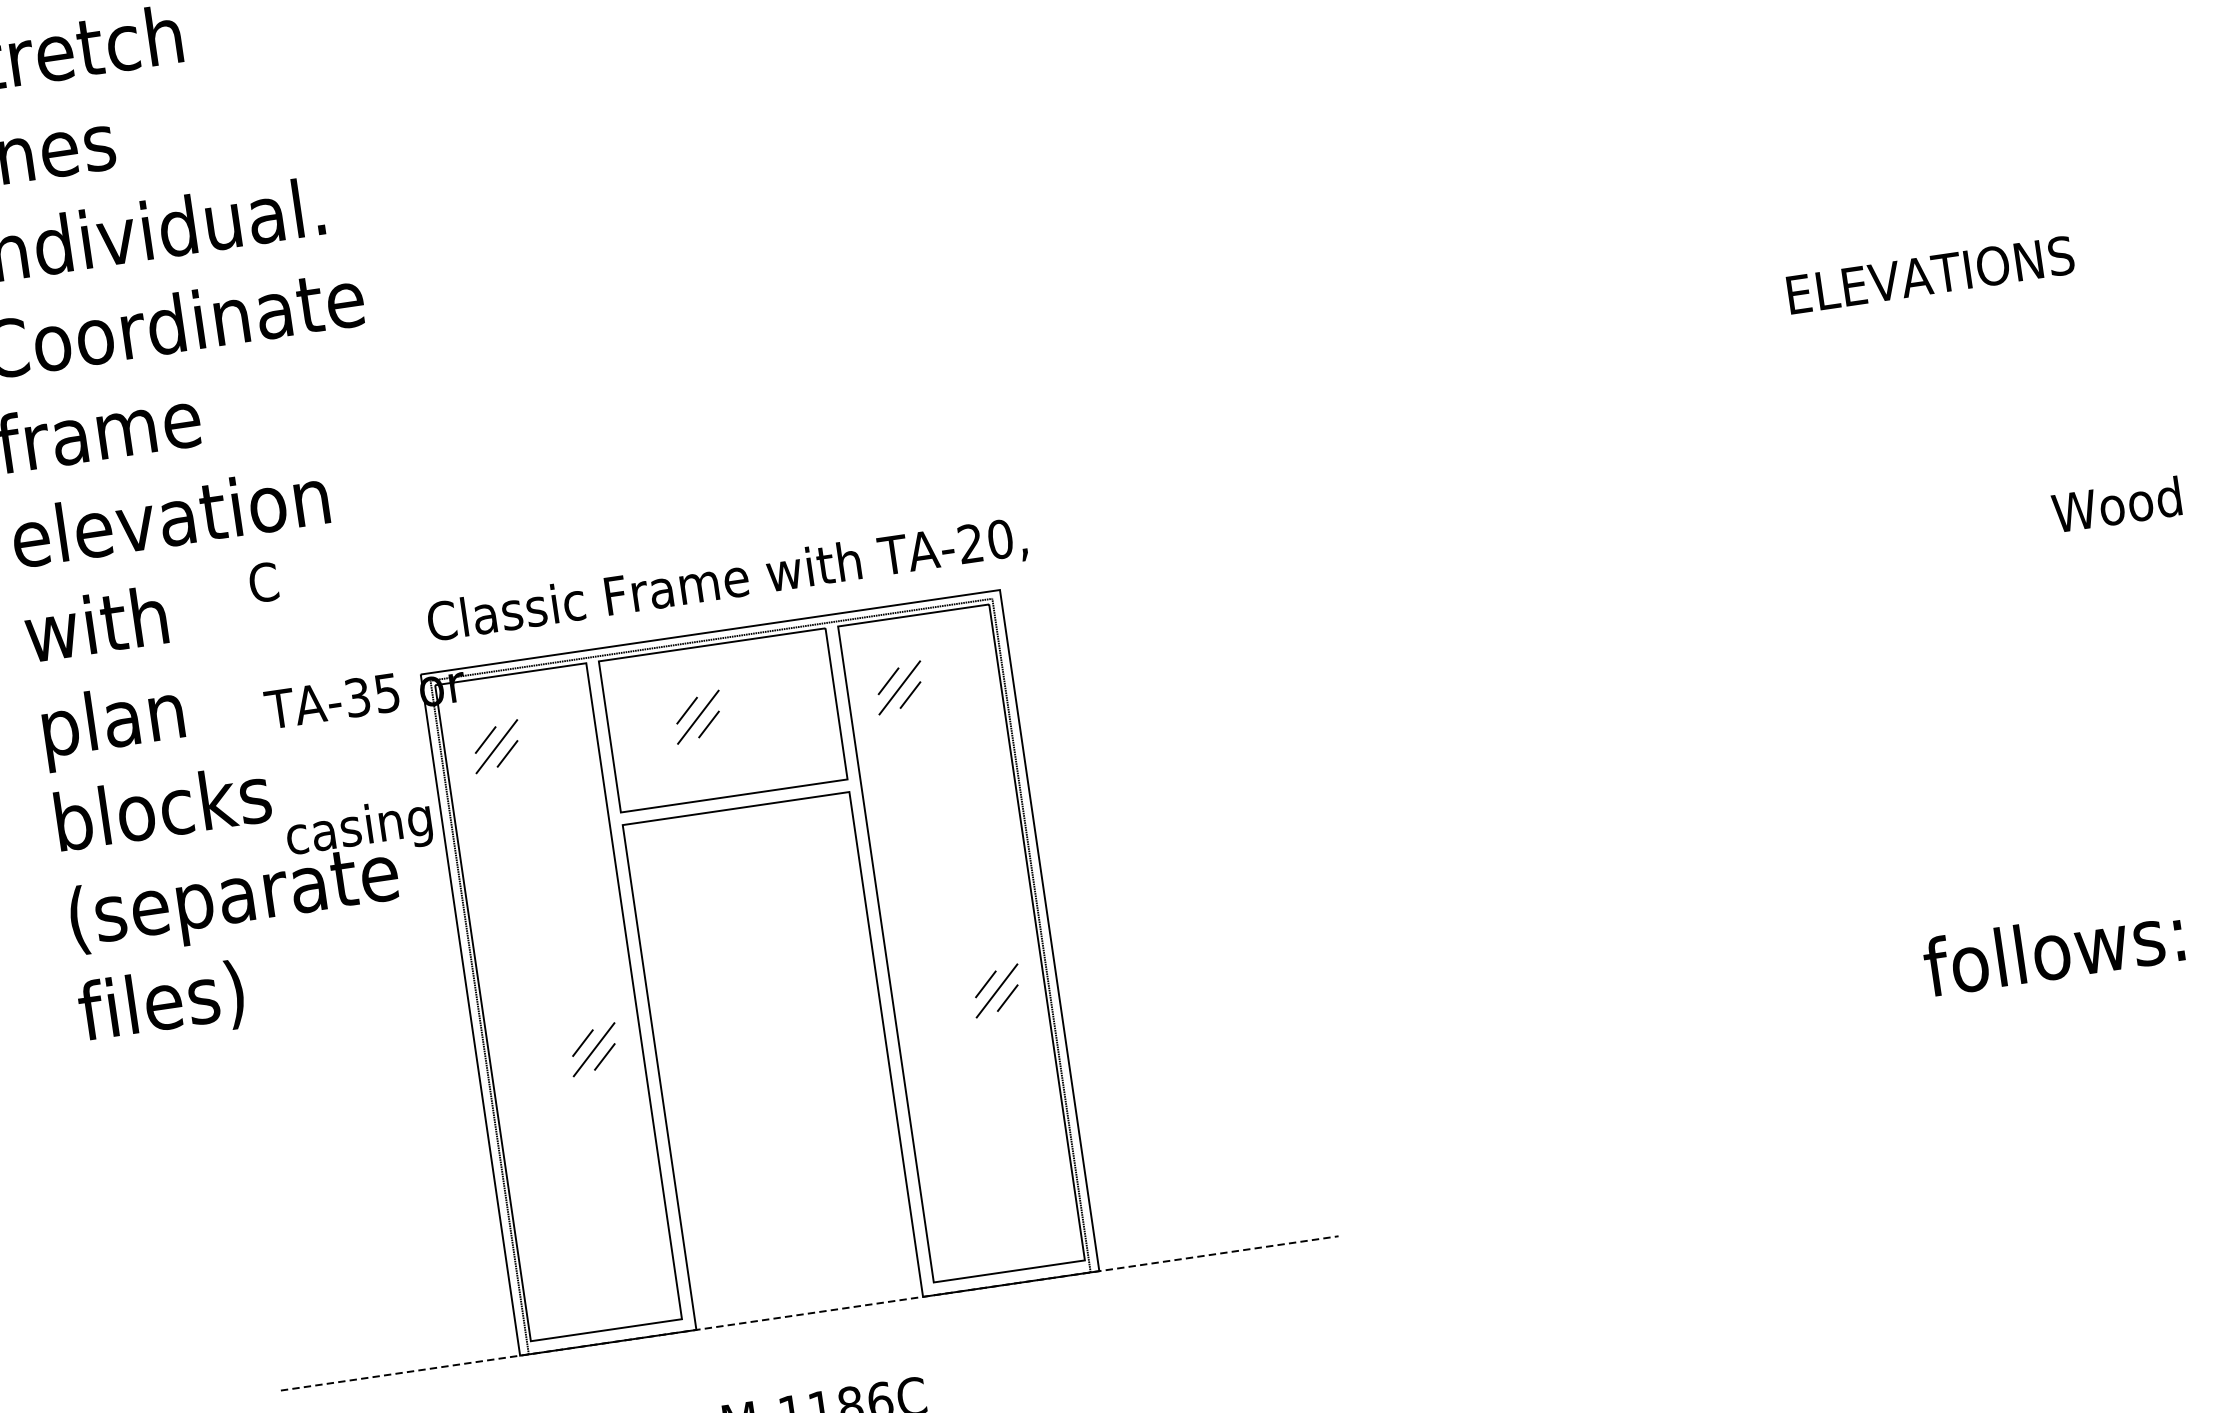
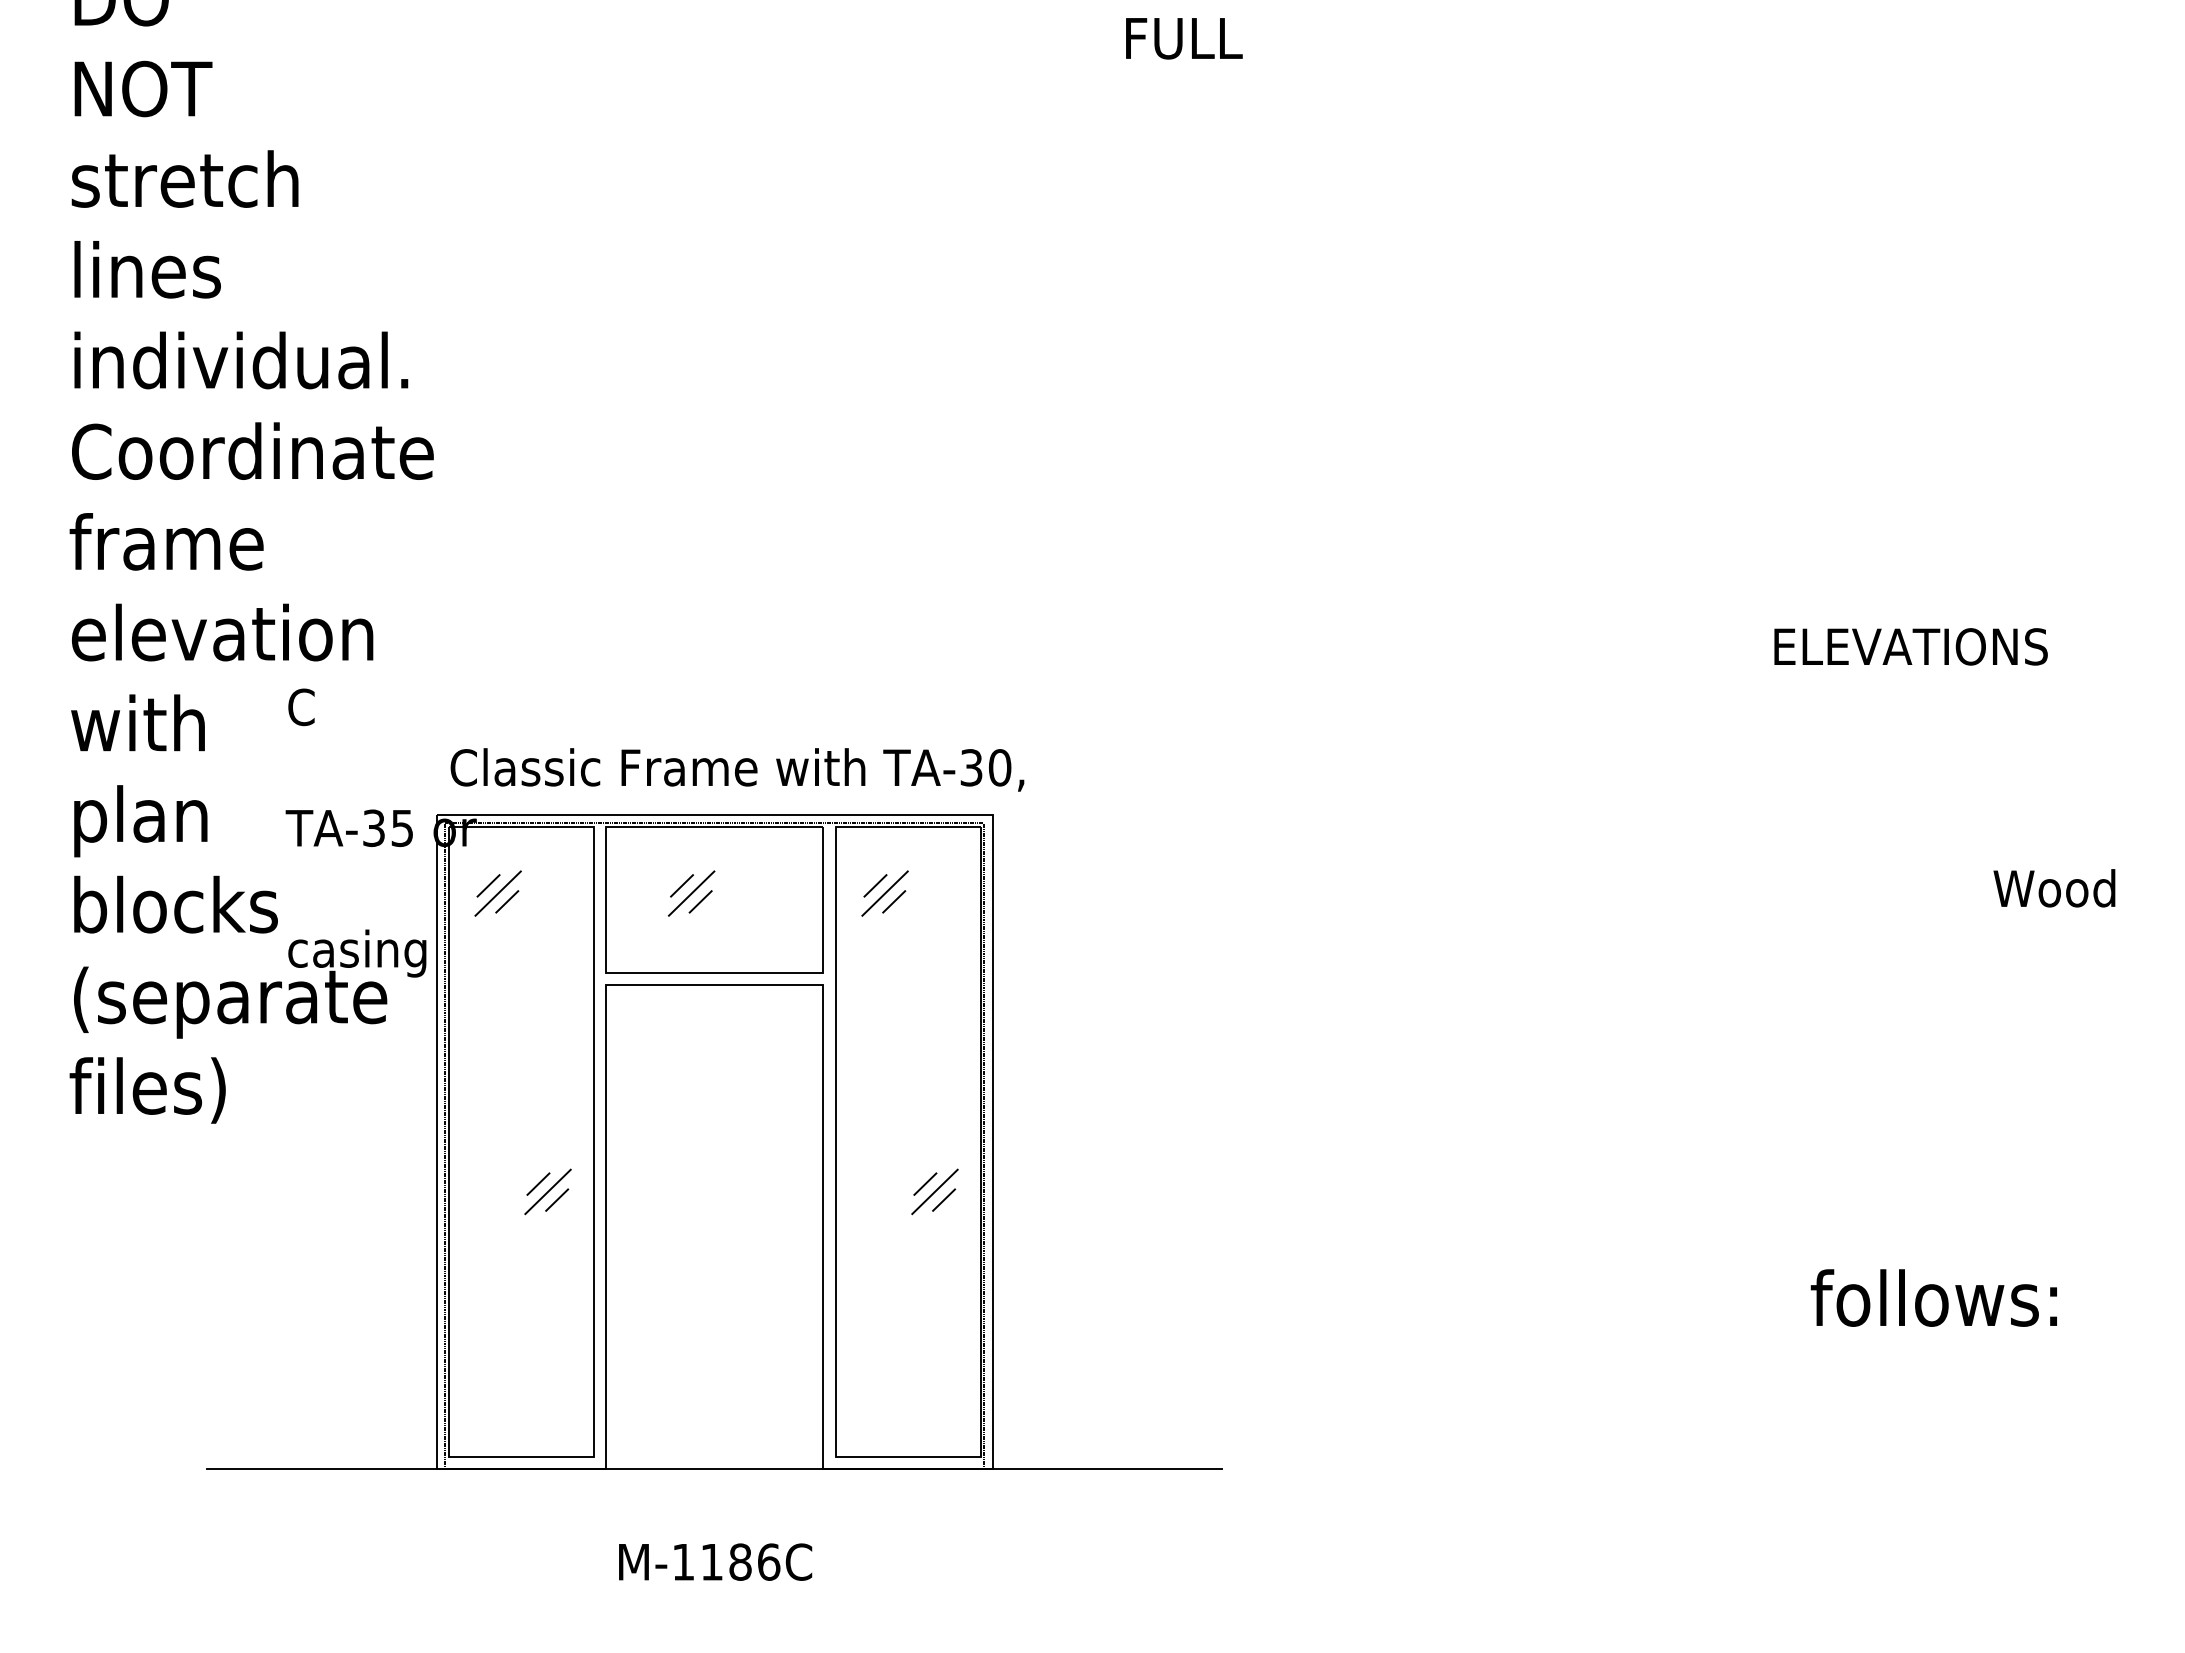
text: (970, 543) -> (971, 767), TA-20, -> TA-30,
line: (809, 1313) -> (714, 1469), dashed -> solid

